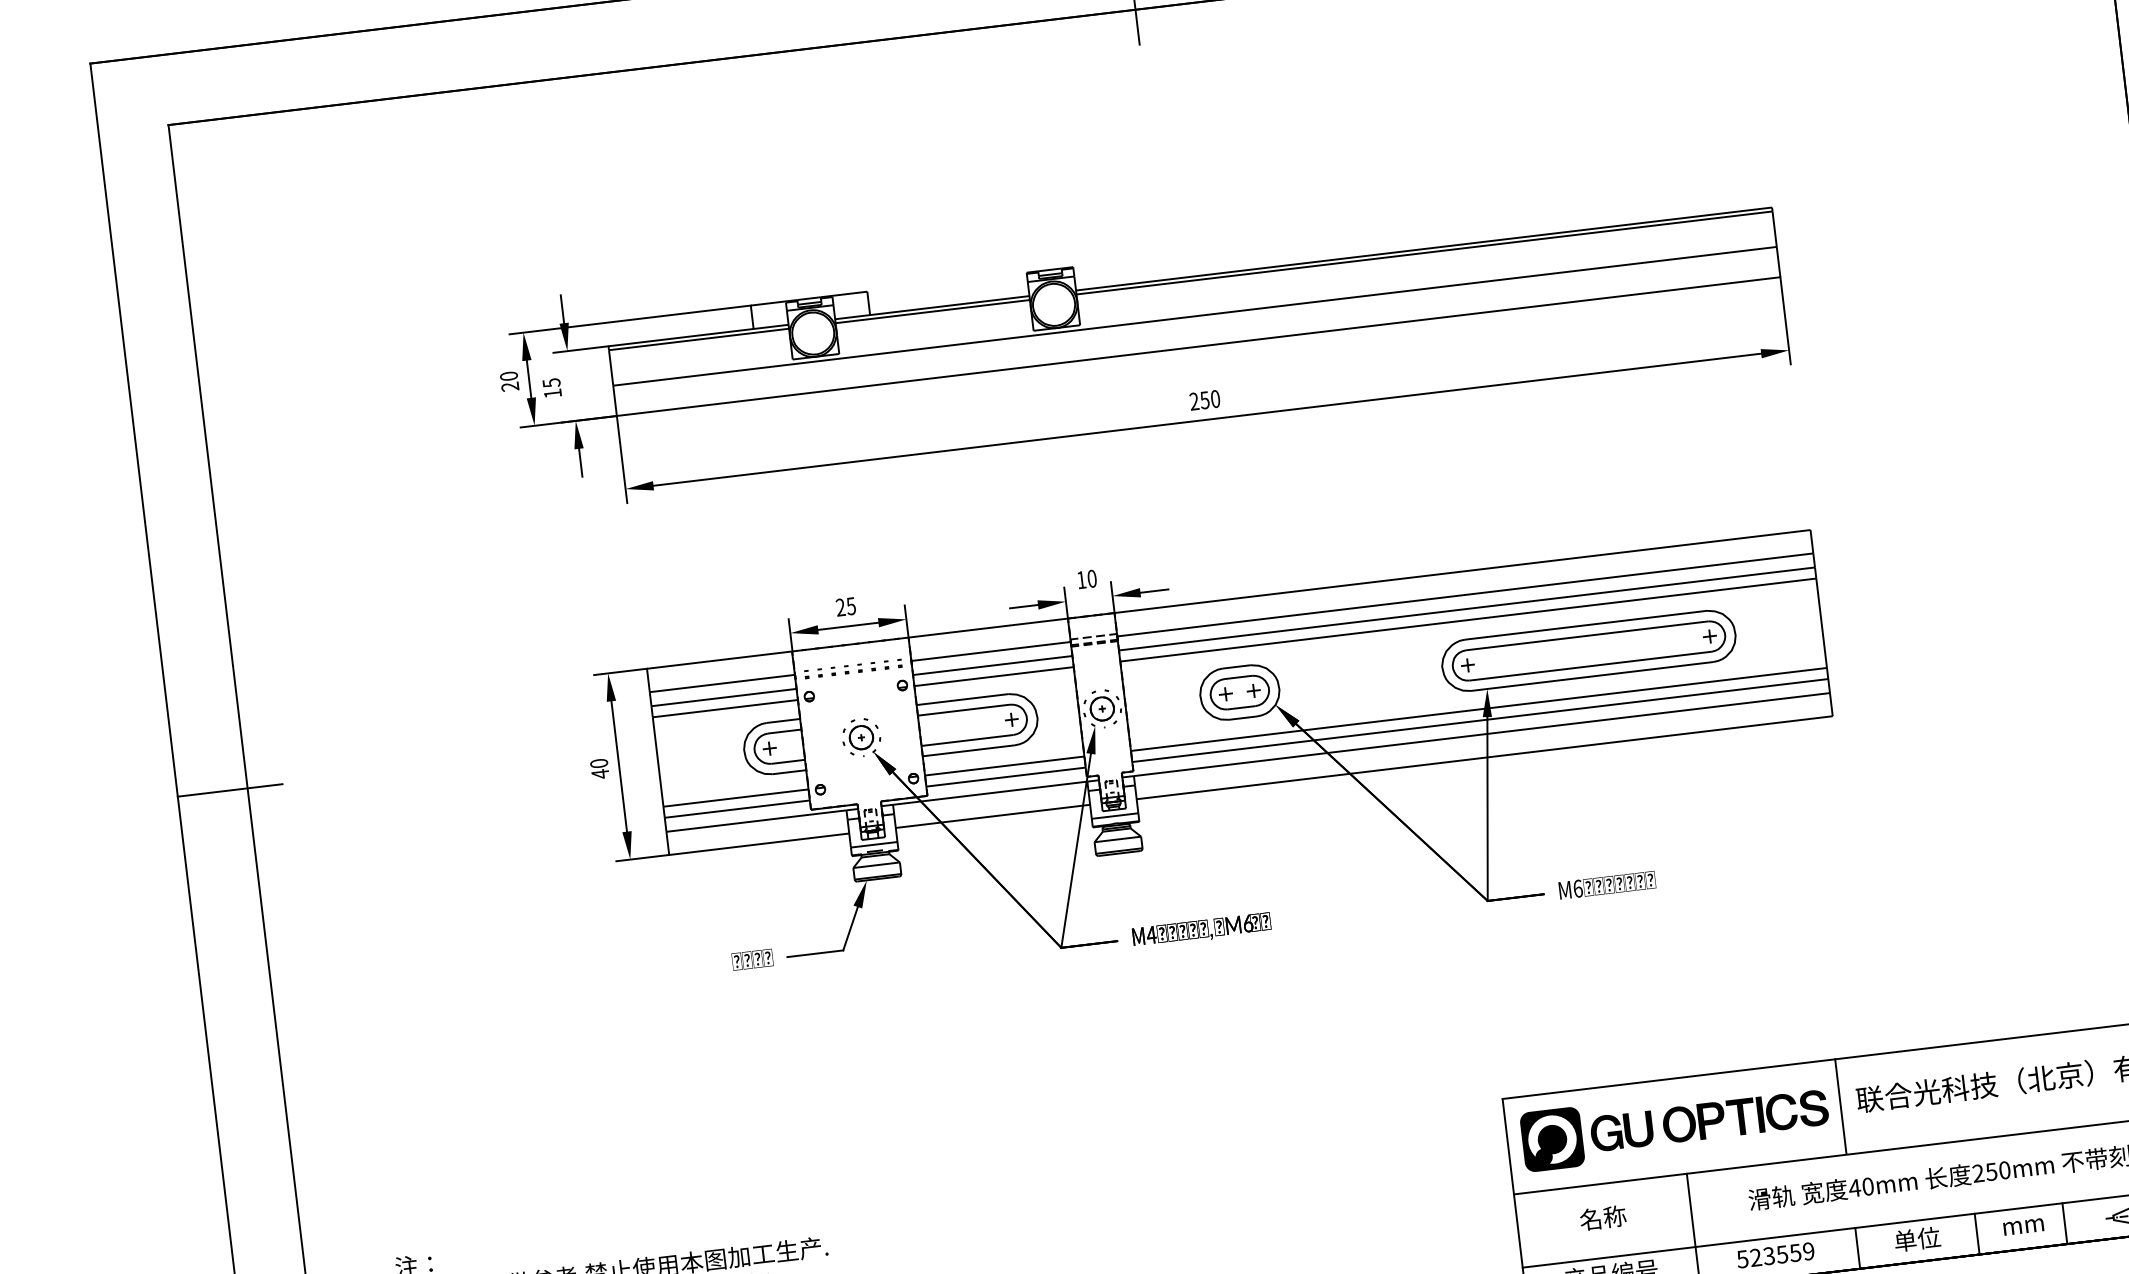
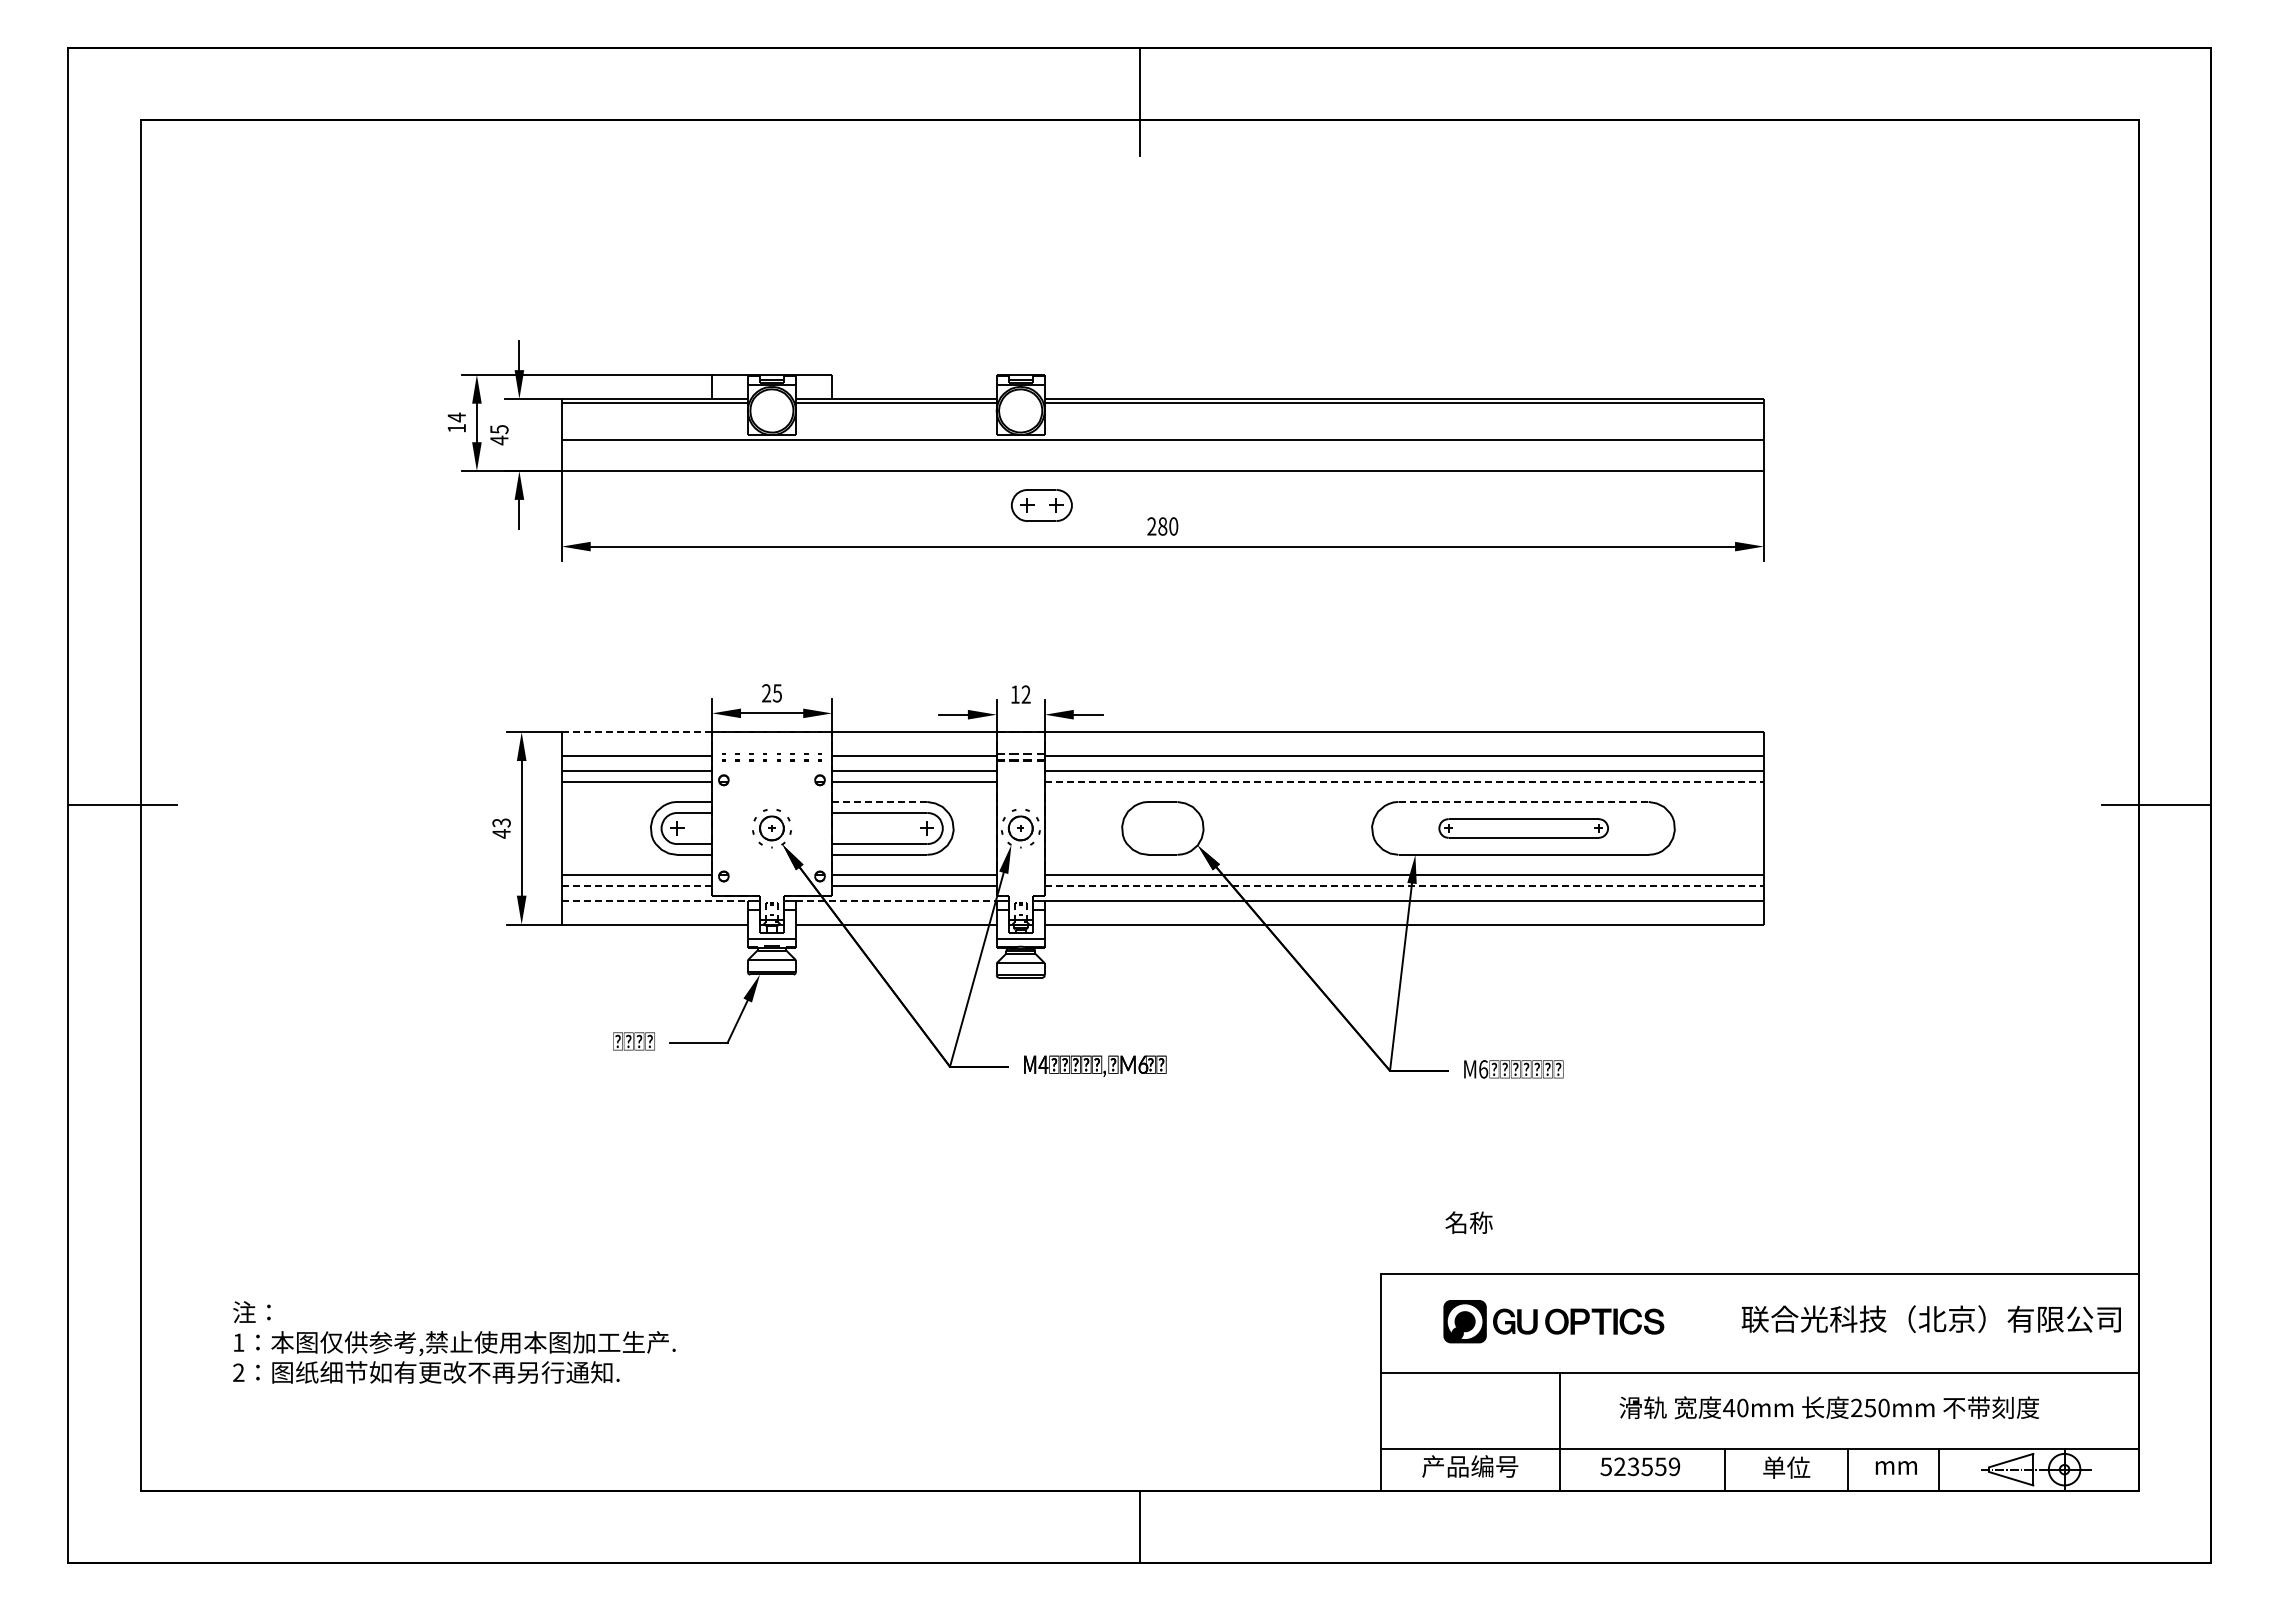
text: (509, 381) -> (456, 422), 20 -> 14
text: (552, 393) -> (499, 440), 15 -> 45
text: (1204, 400) -> (1162, 526), 250 -> 280
text: (1091, 578) -> (1025, 694), 10 -> 12
line: (1468, 620) -> (1404, 782), solid -> dashed
line: (1586, 624) -> (1524, 801), solid -> dashed
part: (1588, 650) -> (1523, 828), size x0.6
line: (719, 660) -> (636, 732), solid -> dashed
part: (1239, 692) -> (1041, 505), moved
line: (962, 699) -> (879, 801), solid -> dashed
line: (1480, 720) -> (1404, 886), solid -> dashed
text: (599, 763) -> (501, 822), 40 -> 43
line: (990, 793) -> (896, 900), solid -> dashed
line: (737, 809) -> (636, 886), solid -> dashed
line: (757, 820) -> (655, 900), solid -> dashed
line: (1840, 1106) -> (1724, 1323), removed
part: (1674, 1124) -> (1553, 1321), size x0.7
text: (1602, 1217) -> (1468, 1222), moved

